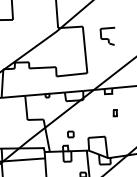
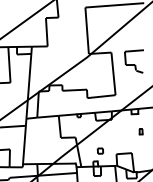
part: (106, 36) -> (133, 61), size x1.43

